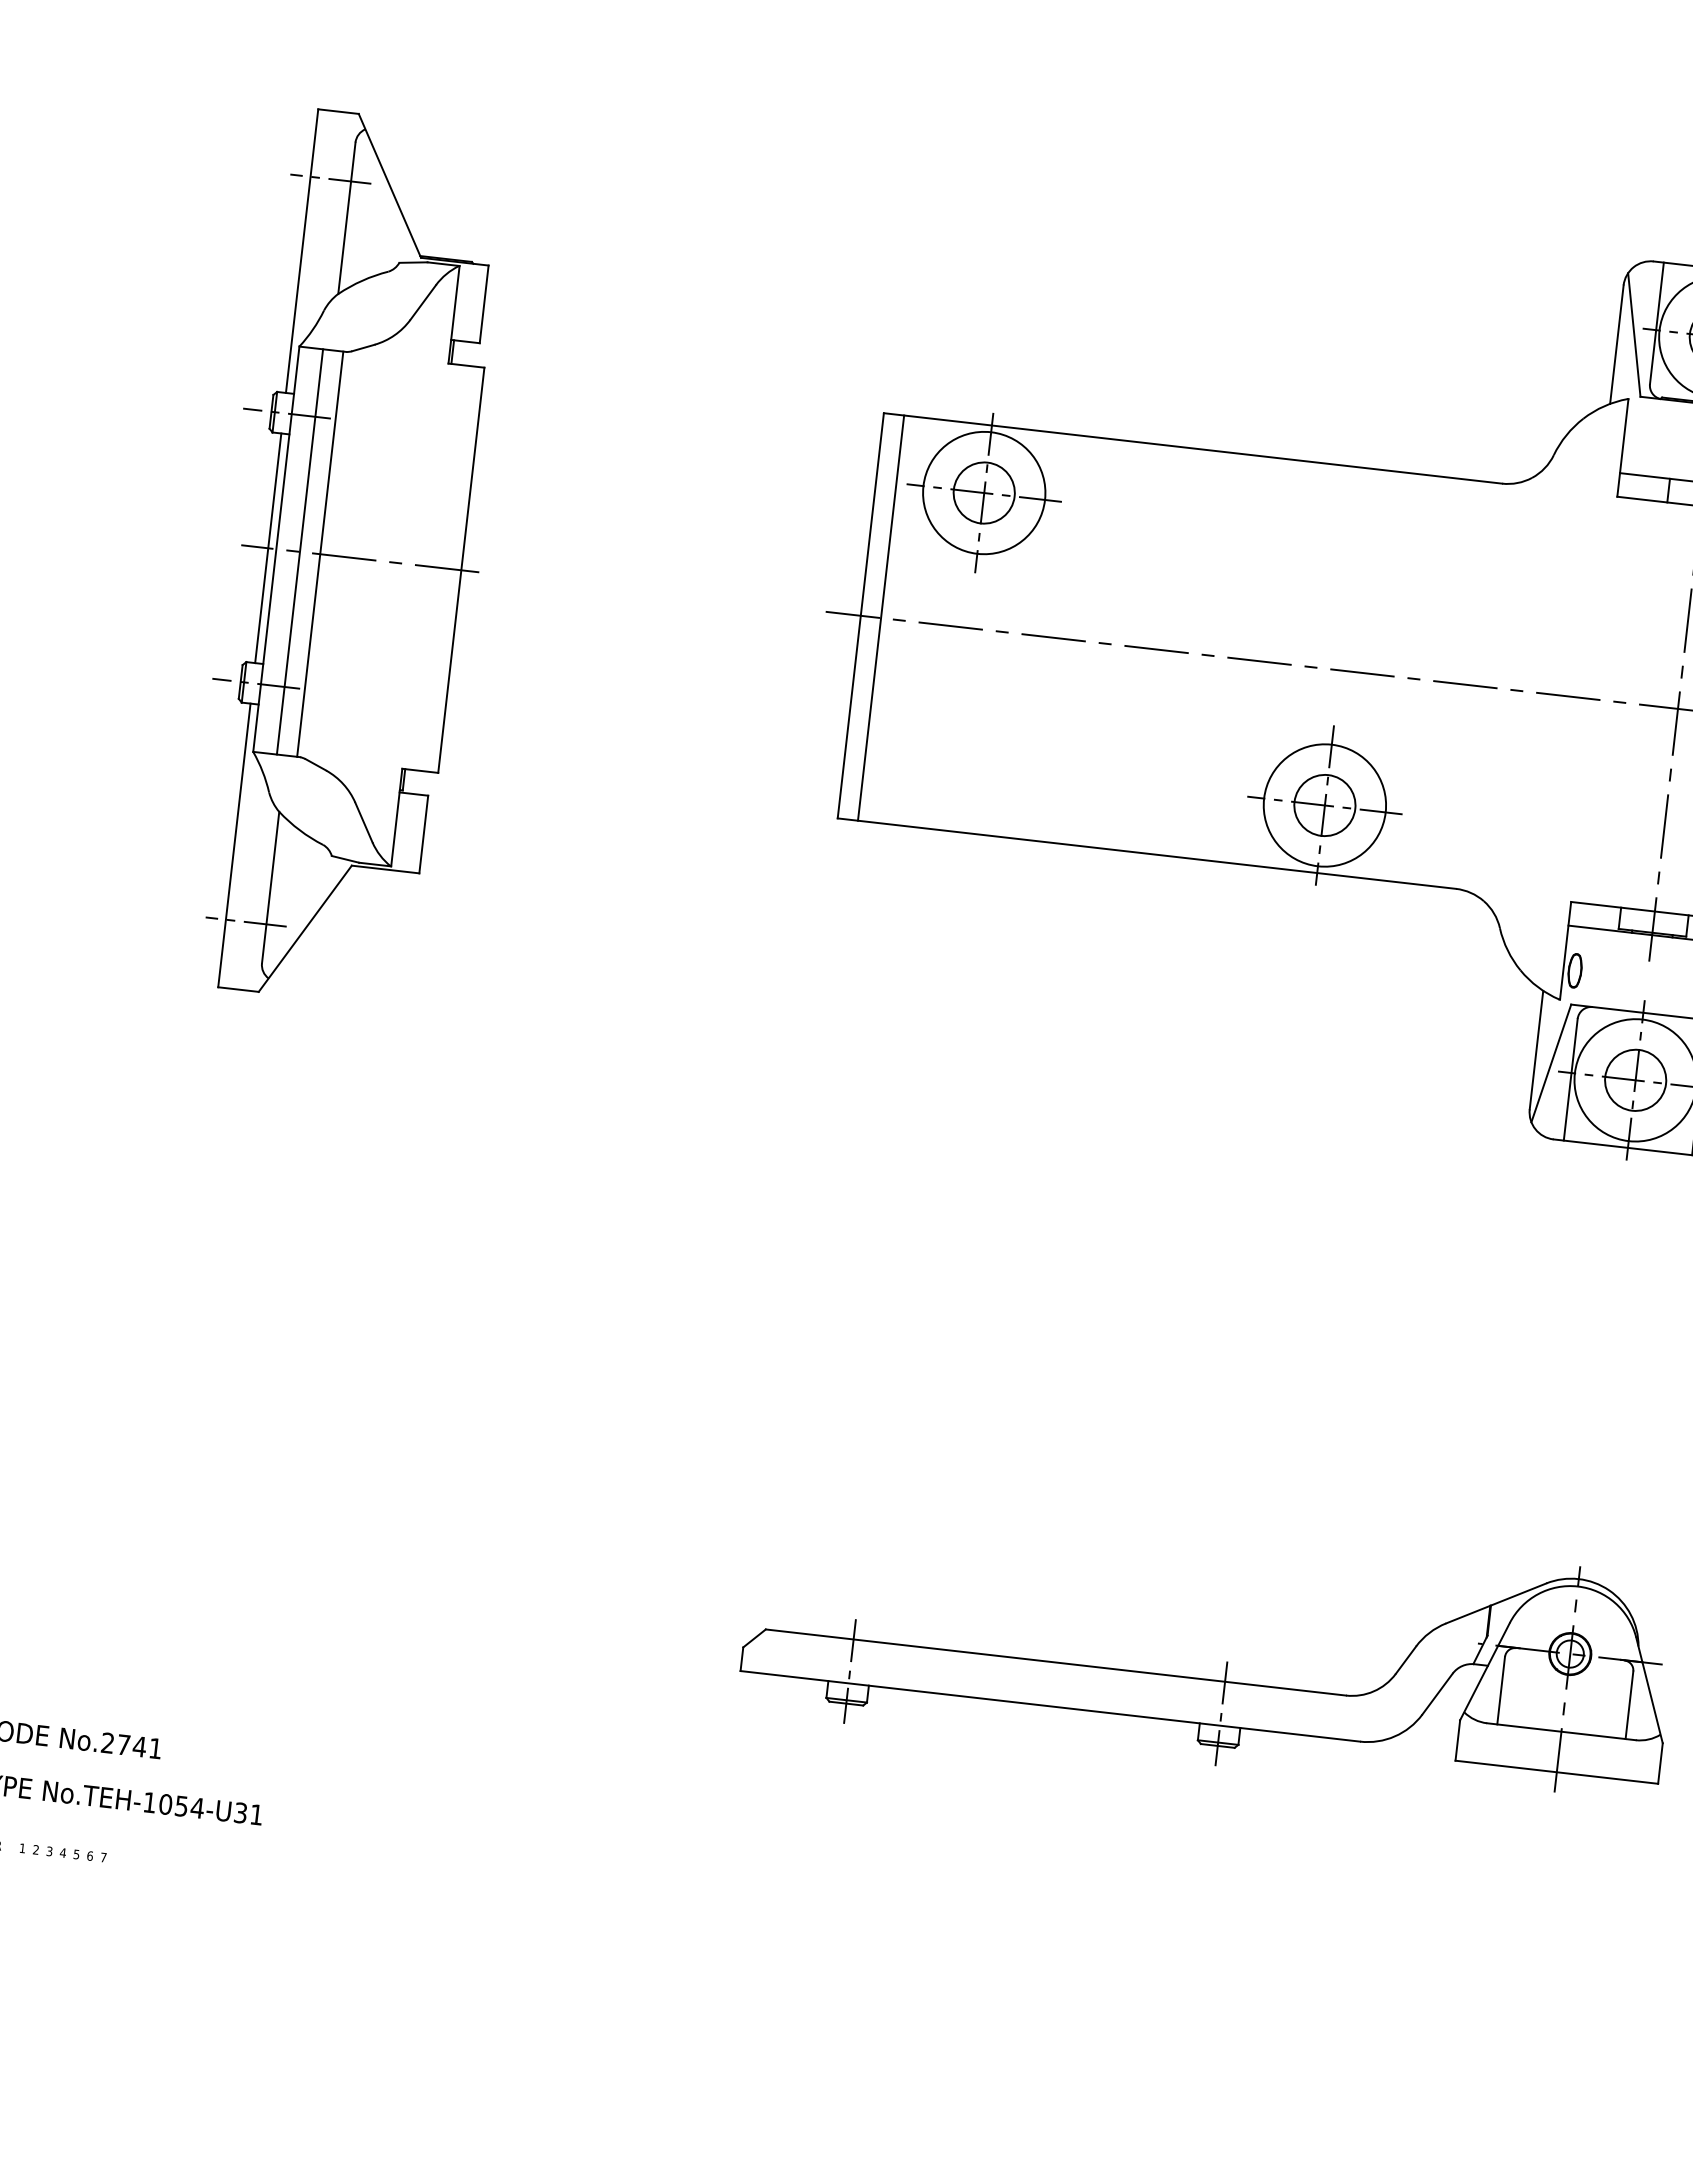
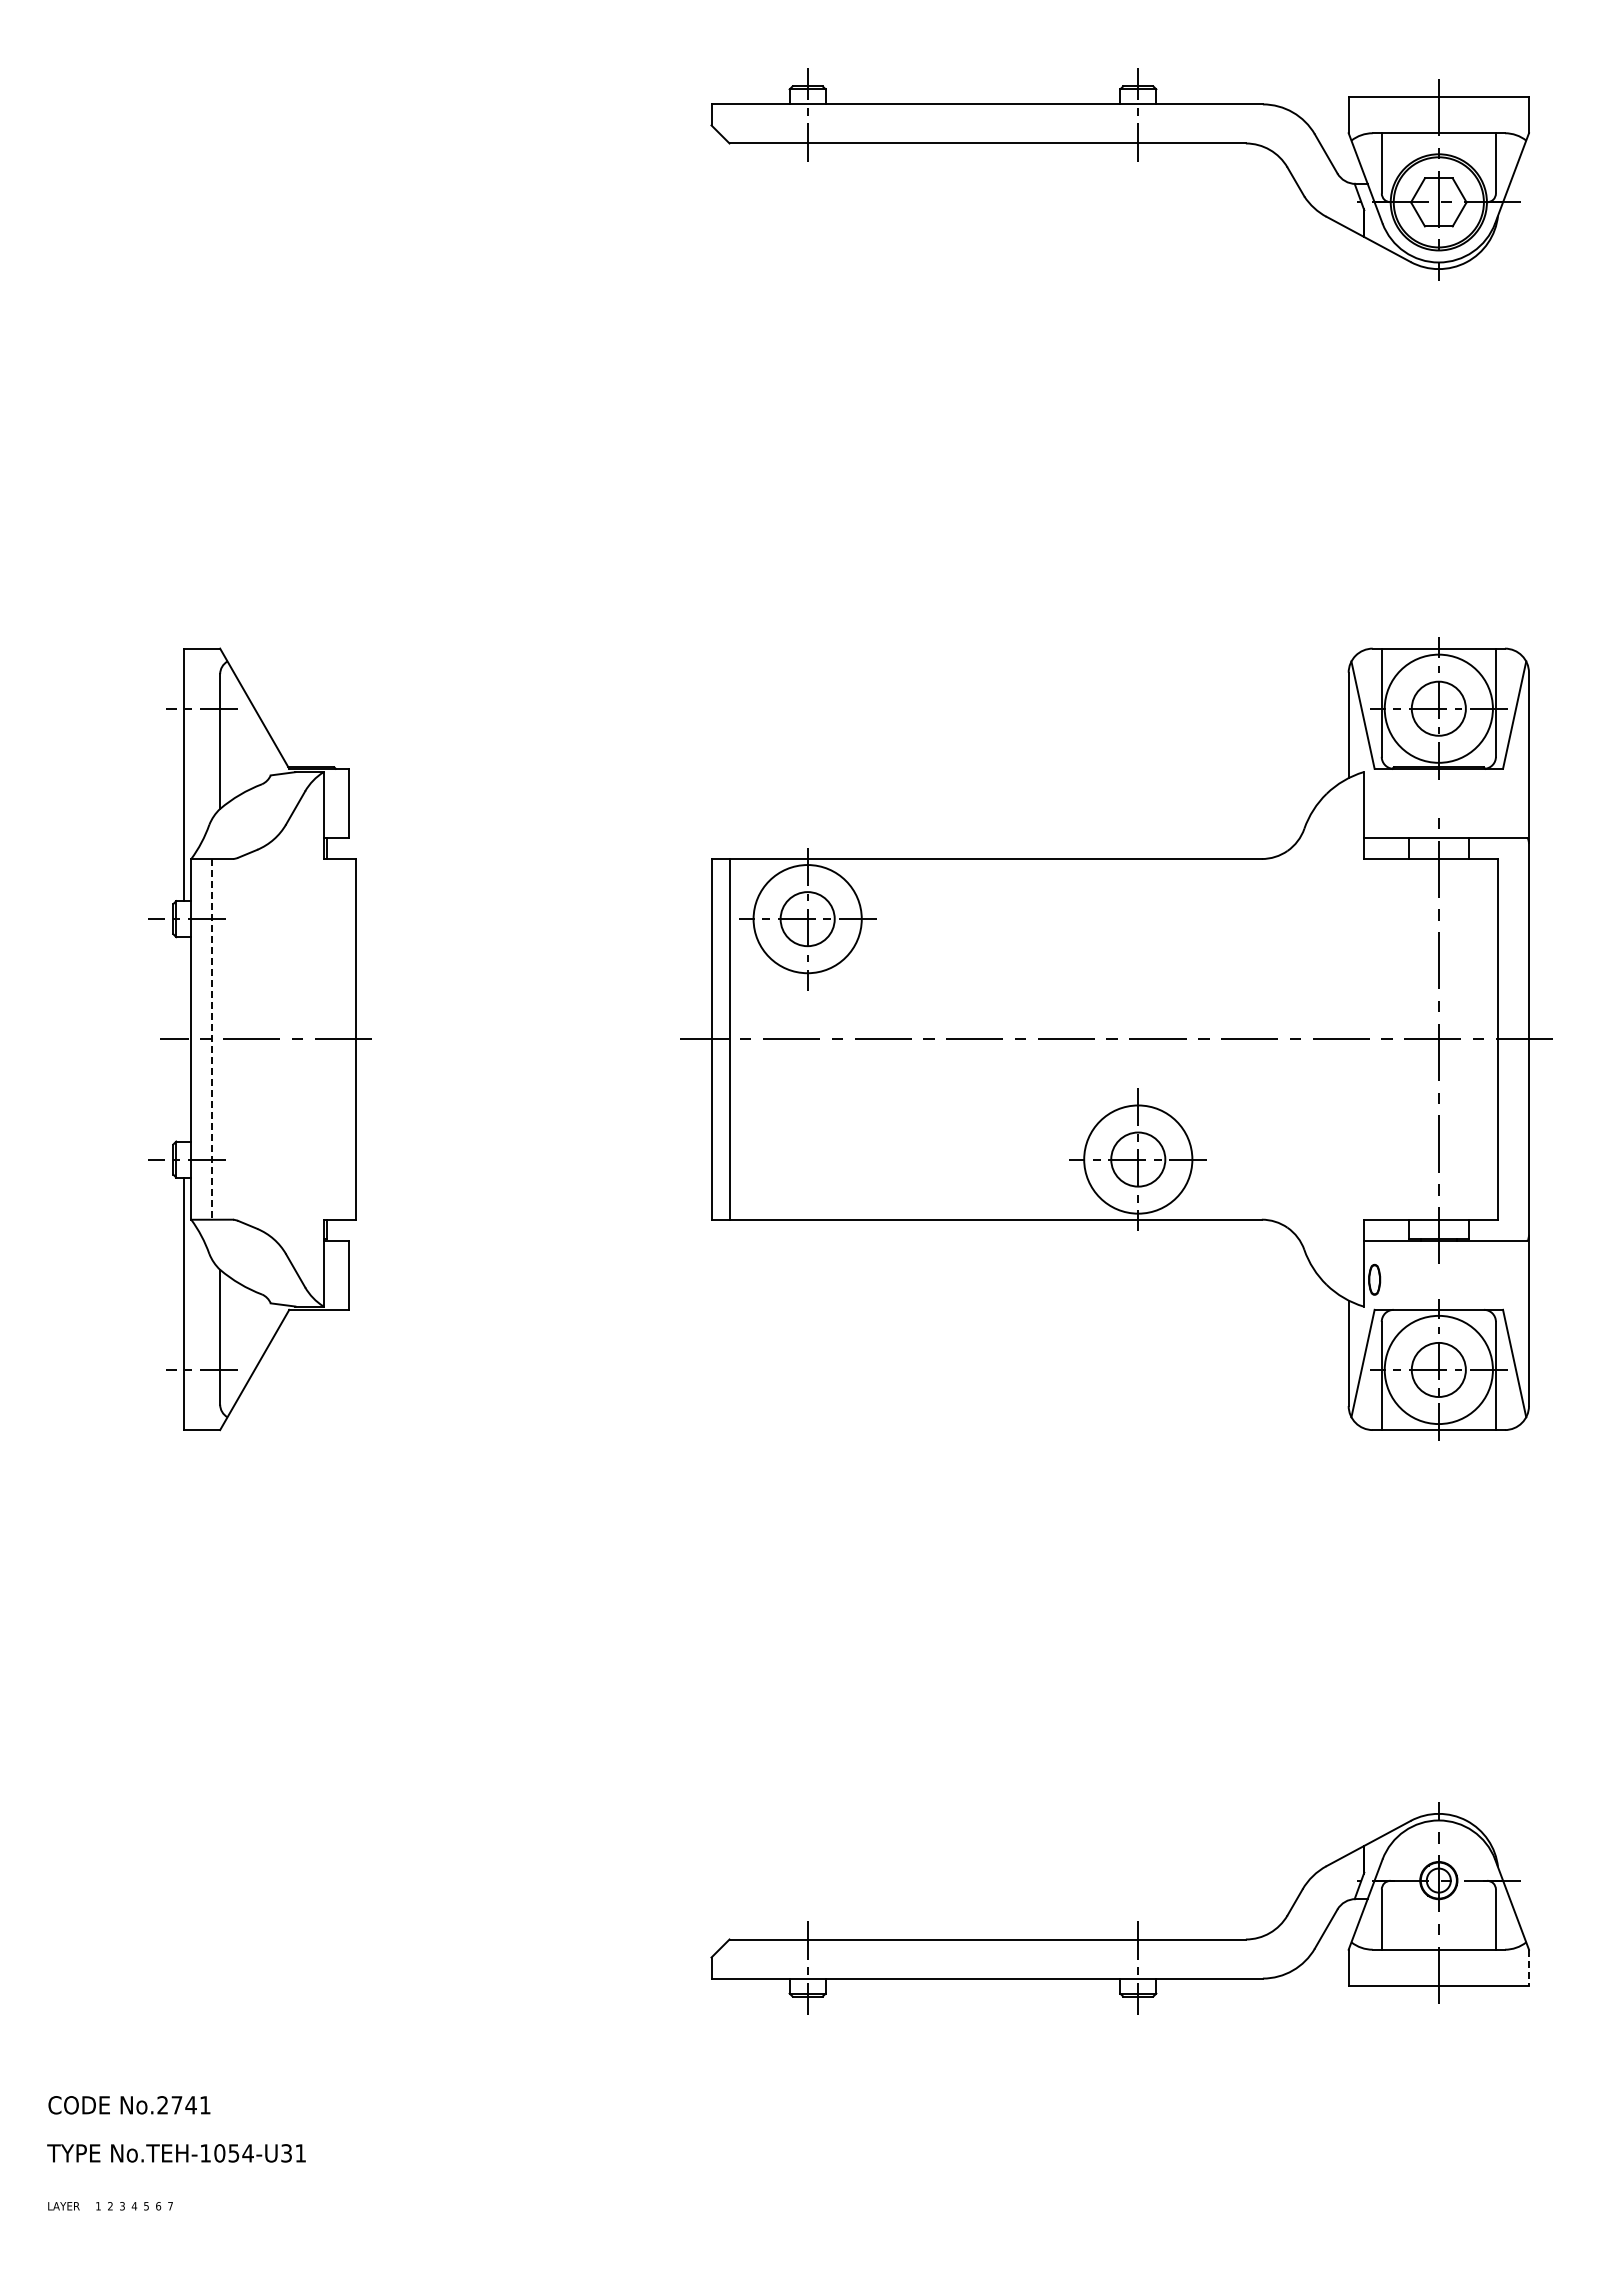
line: (268, 548) -> (184, 1039), removed
line: (300, 552) -> (212, 1039), solid -> dashed
line: (320, 554) -> (230, 1039), removed
line: (1660, 1764) -> (1529, 1968), solid -> dashed

